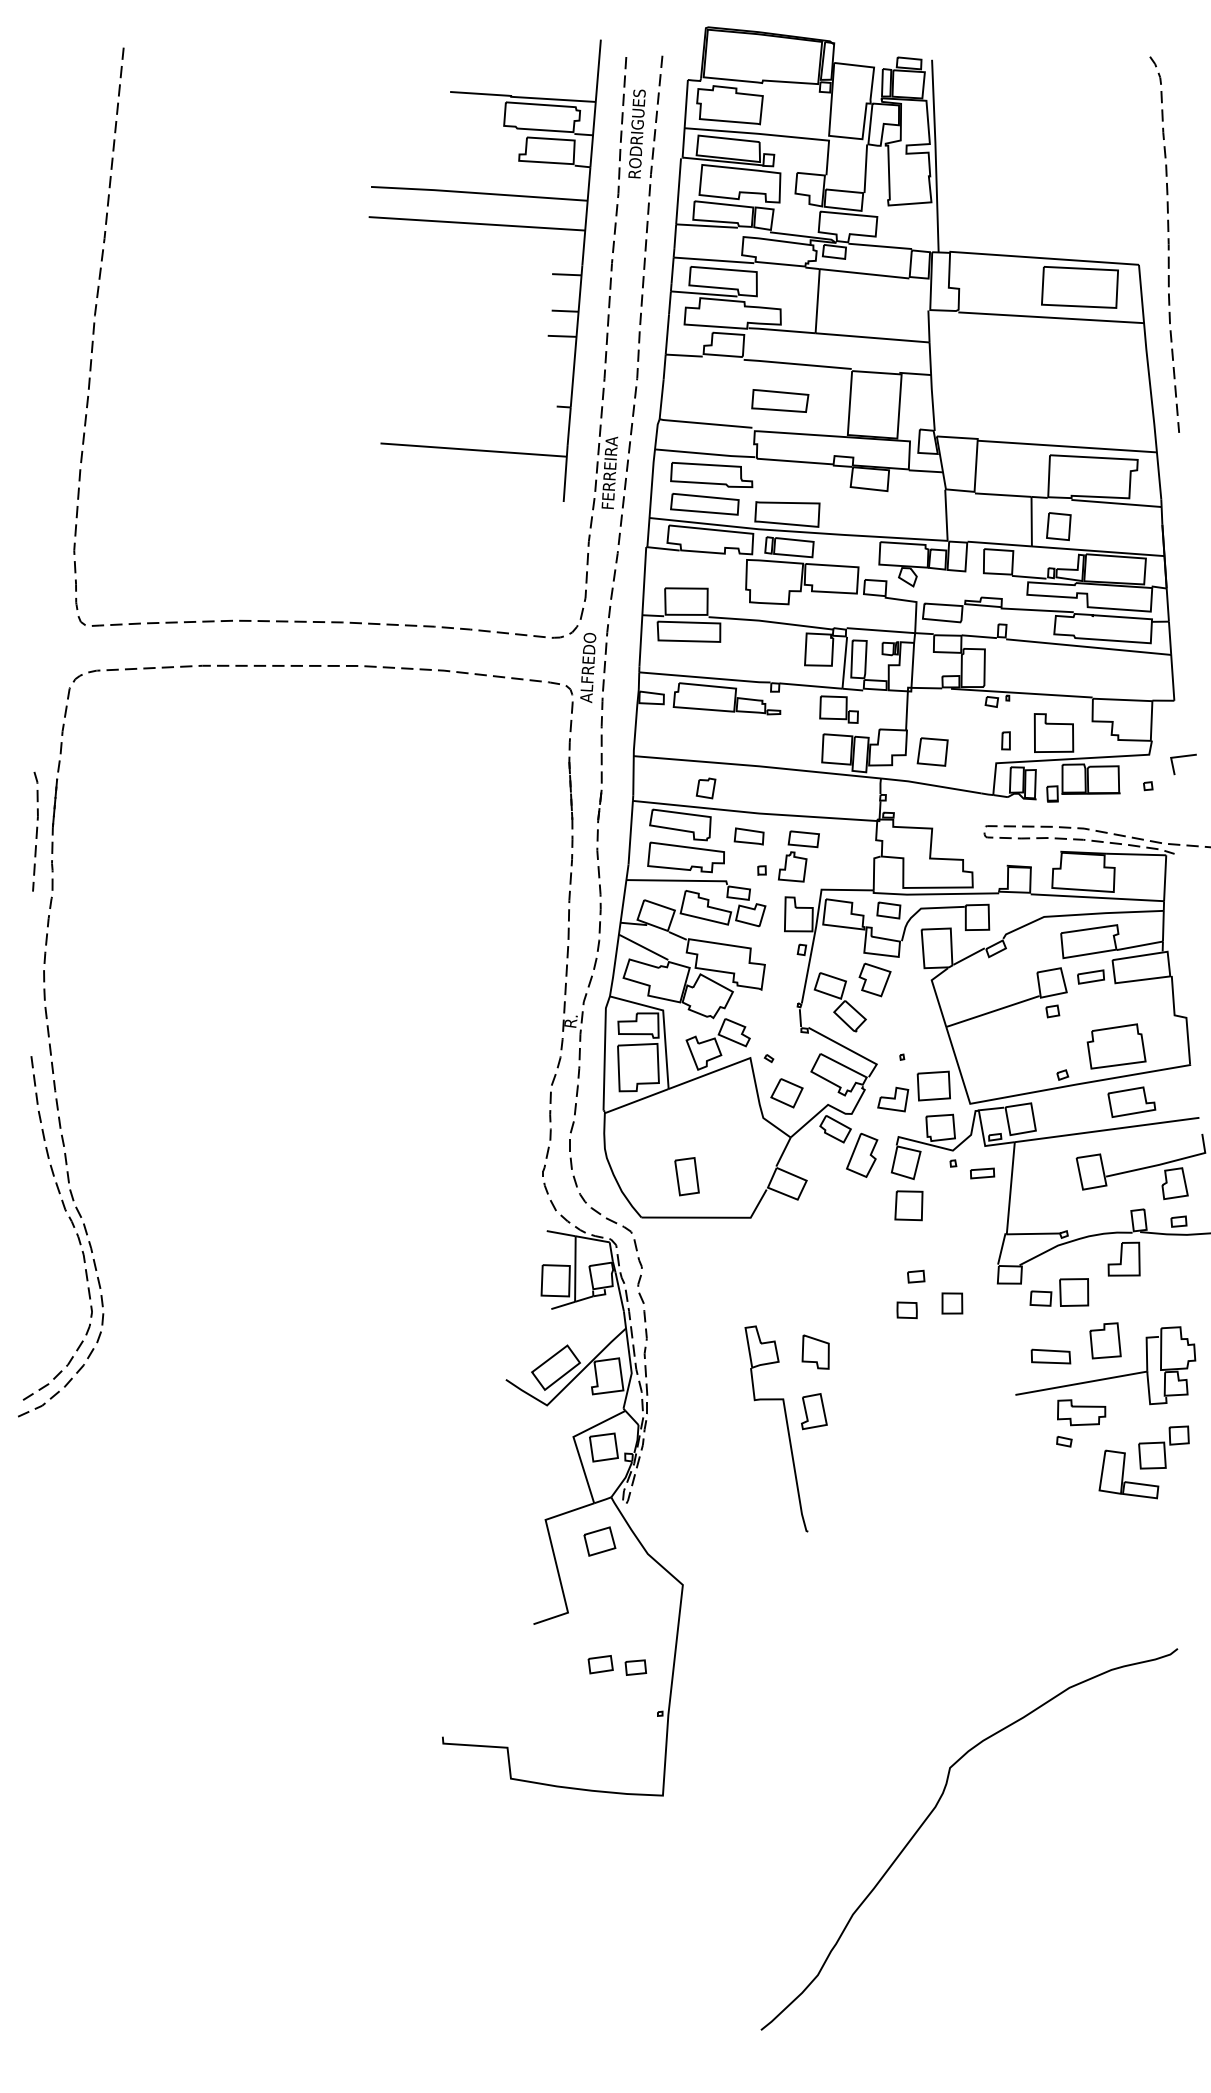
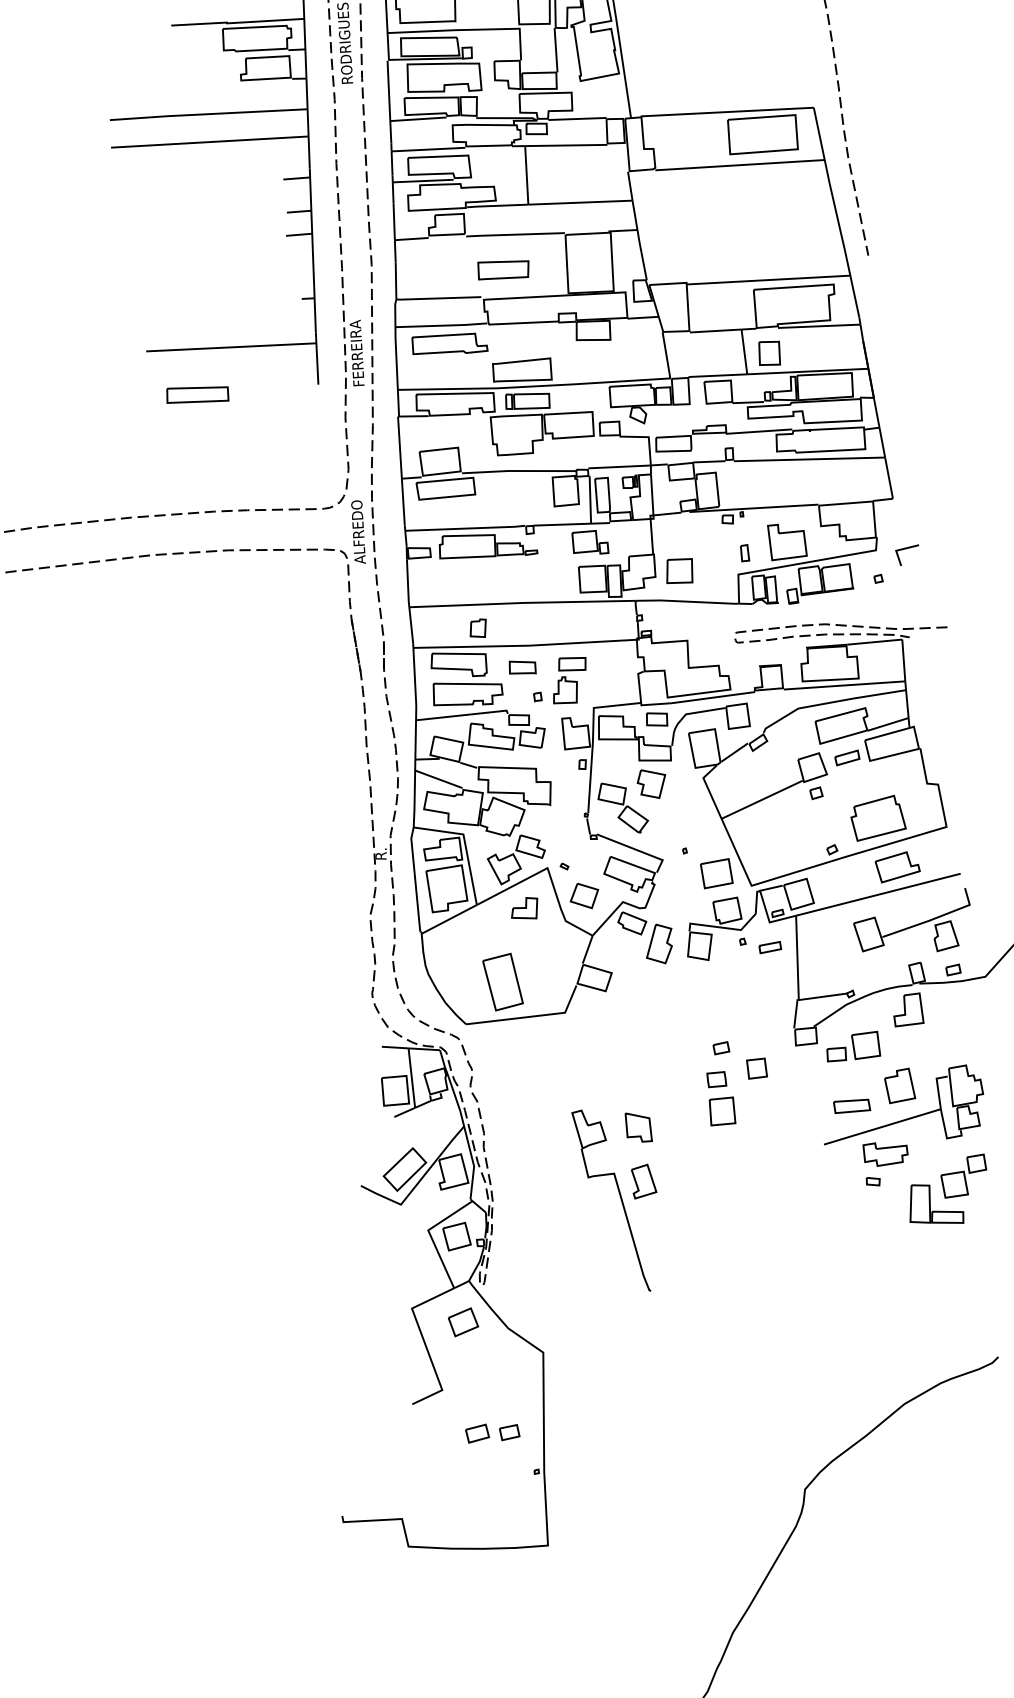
part: (704, 503) -> (197, 394), moved
part: (893, 1099) -> (524, 908), moved
part: (686, 1176) -> (502, 982), size x1.6
part: (908, 1205) -> (721, 1111), moved

